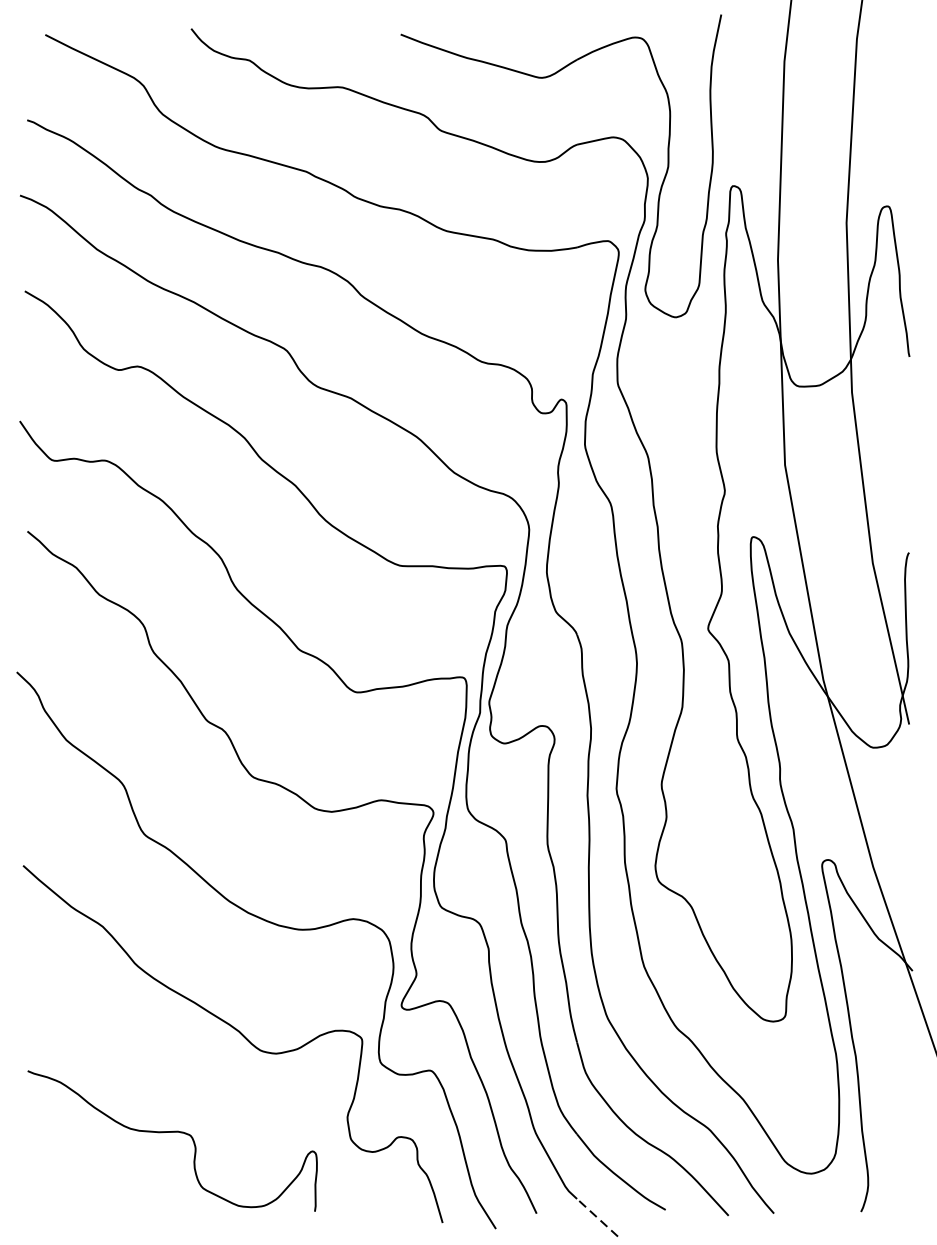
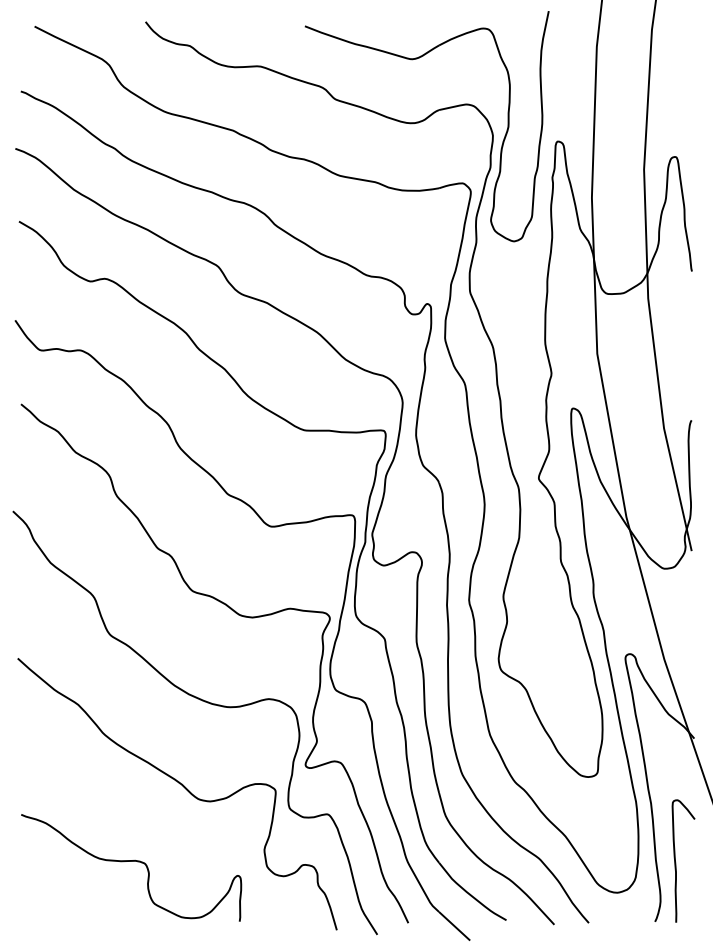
curve: (889, 1133) -> (676, 862), added
line: (597, 1216) -> (454, 925), dashed -> solid

